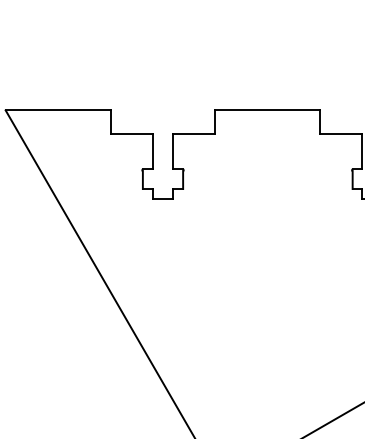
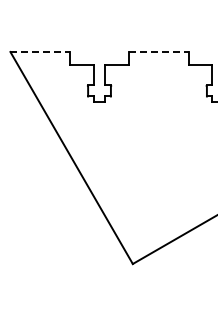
line: (58, 111) -> (40, 52), solid -> dashed
line: (267, 111) -> (158, 52), solid -> dashed

